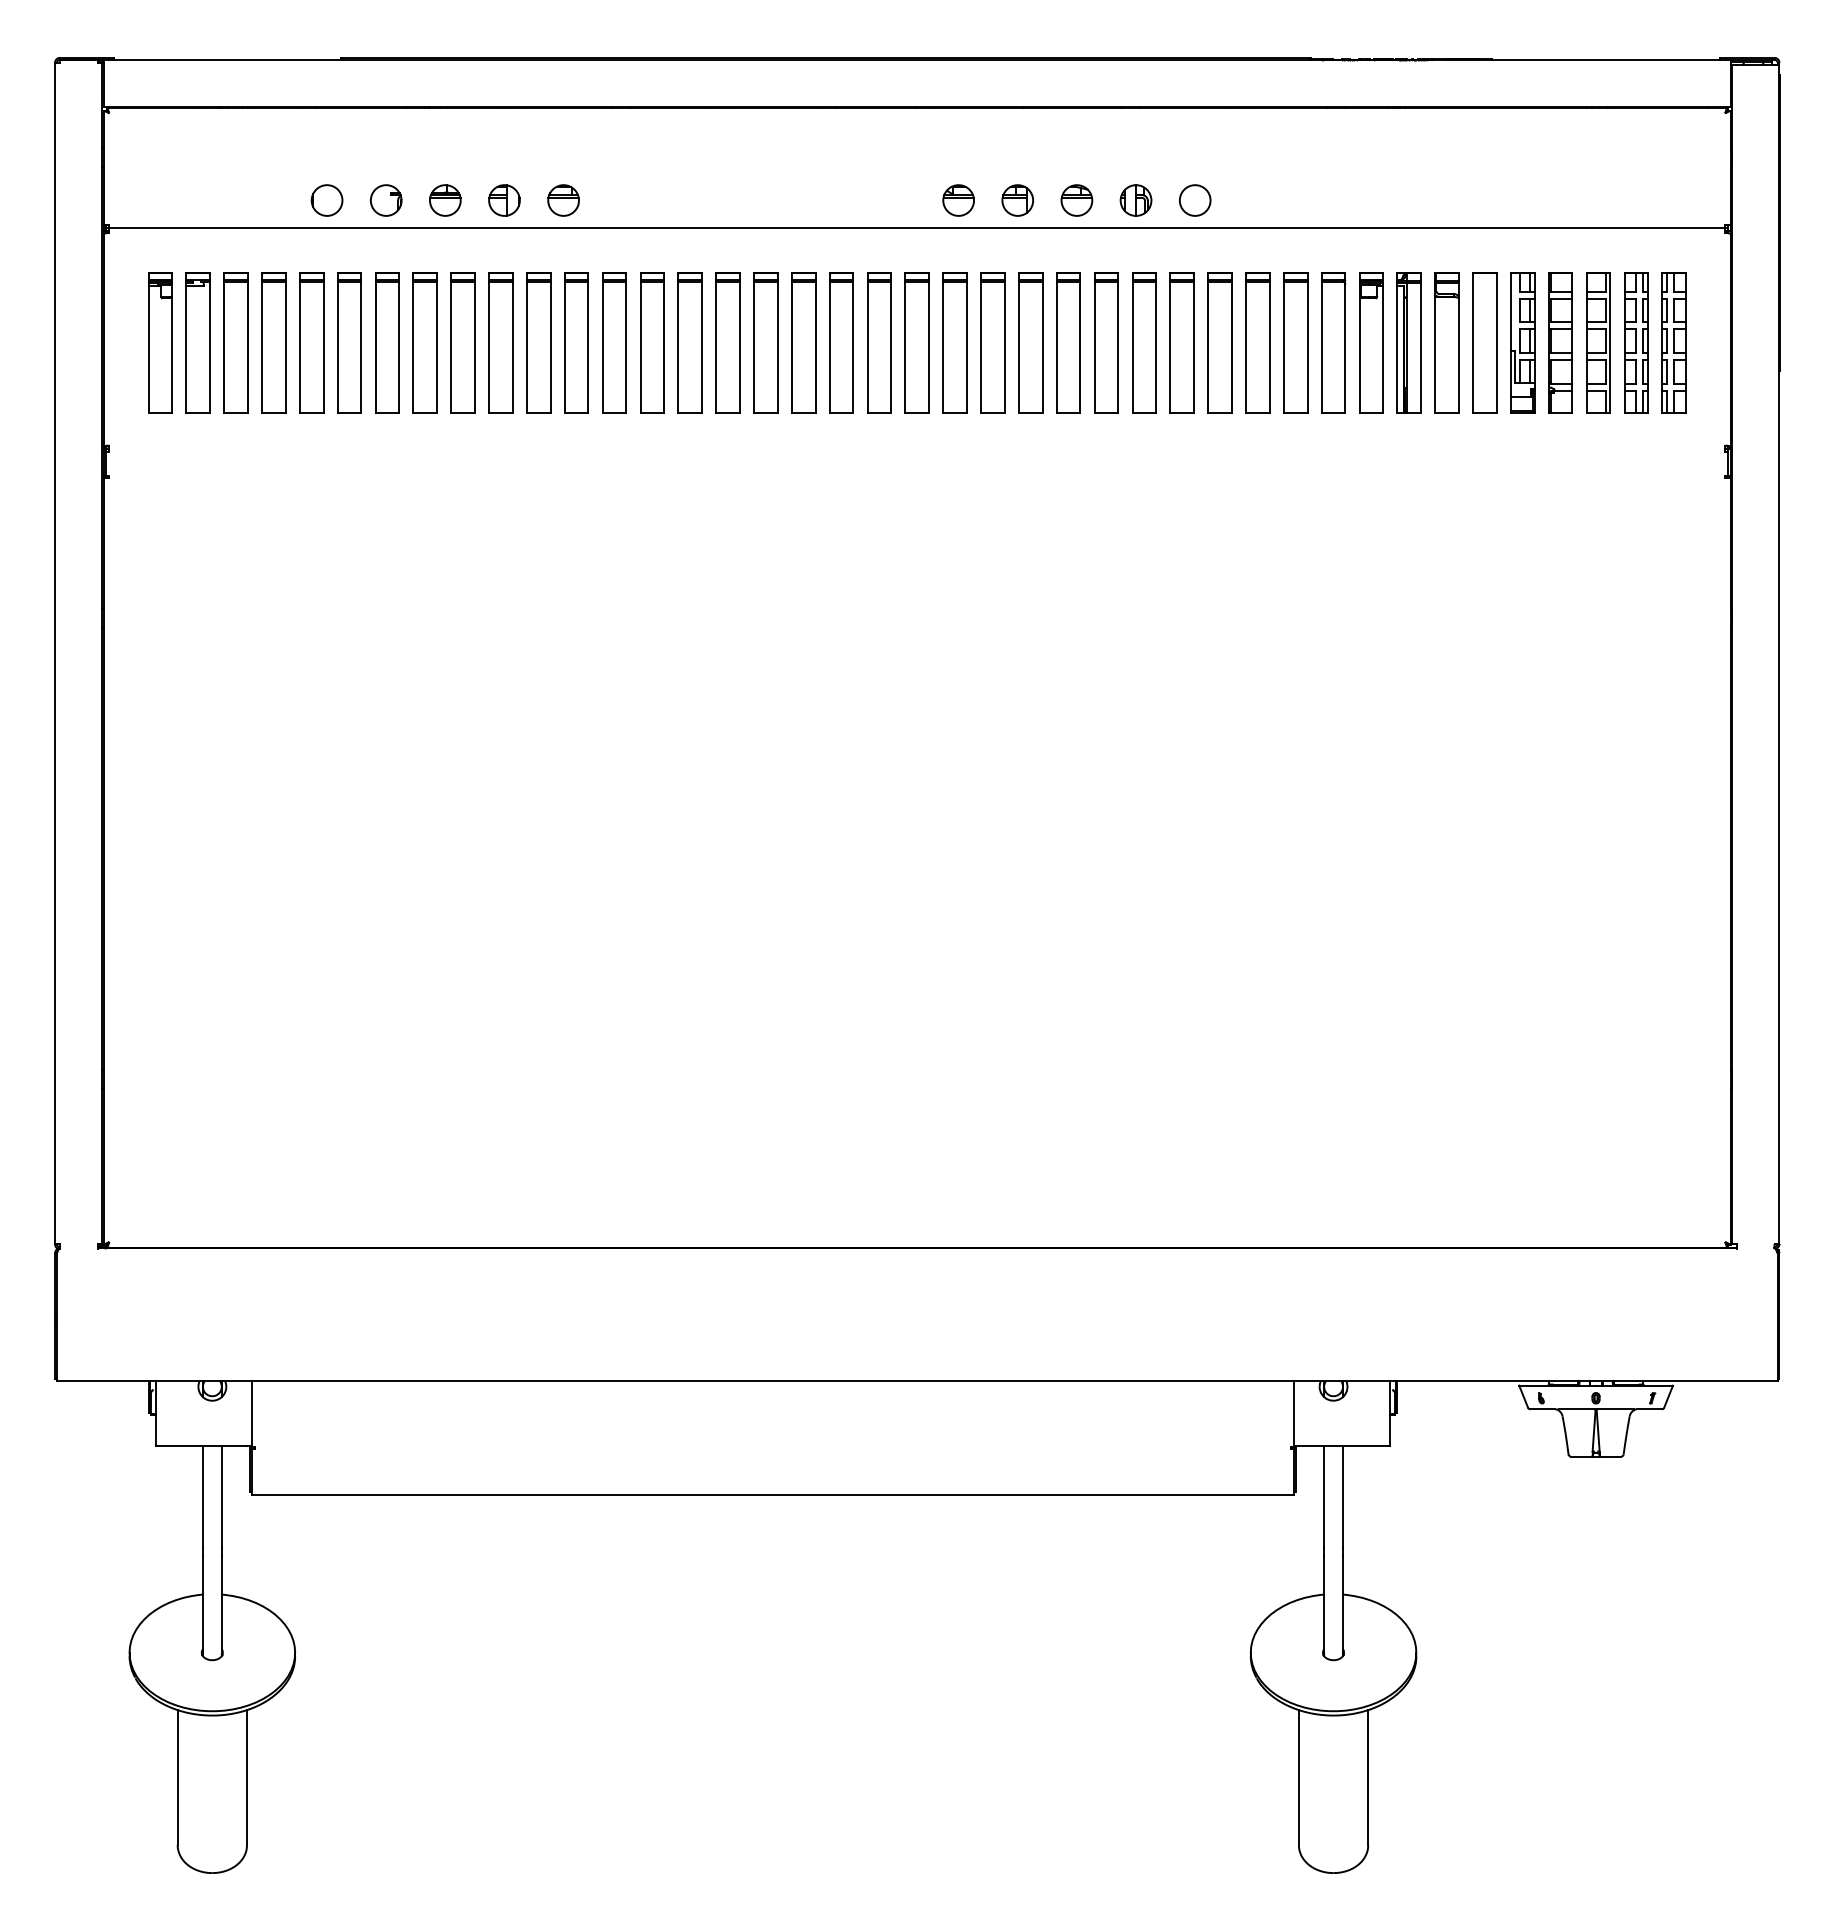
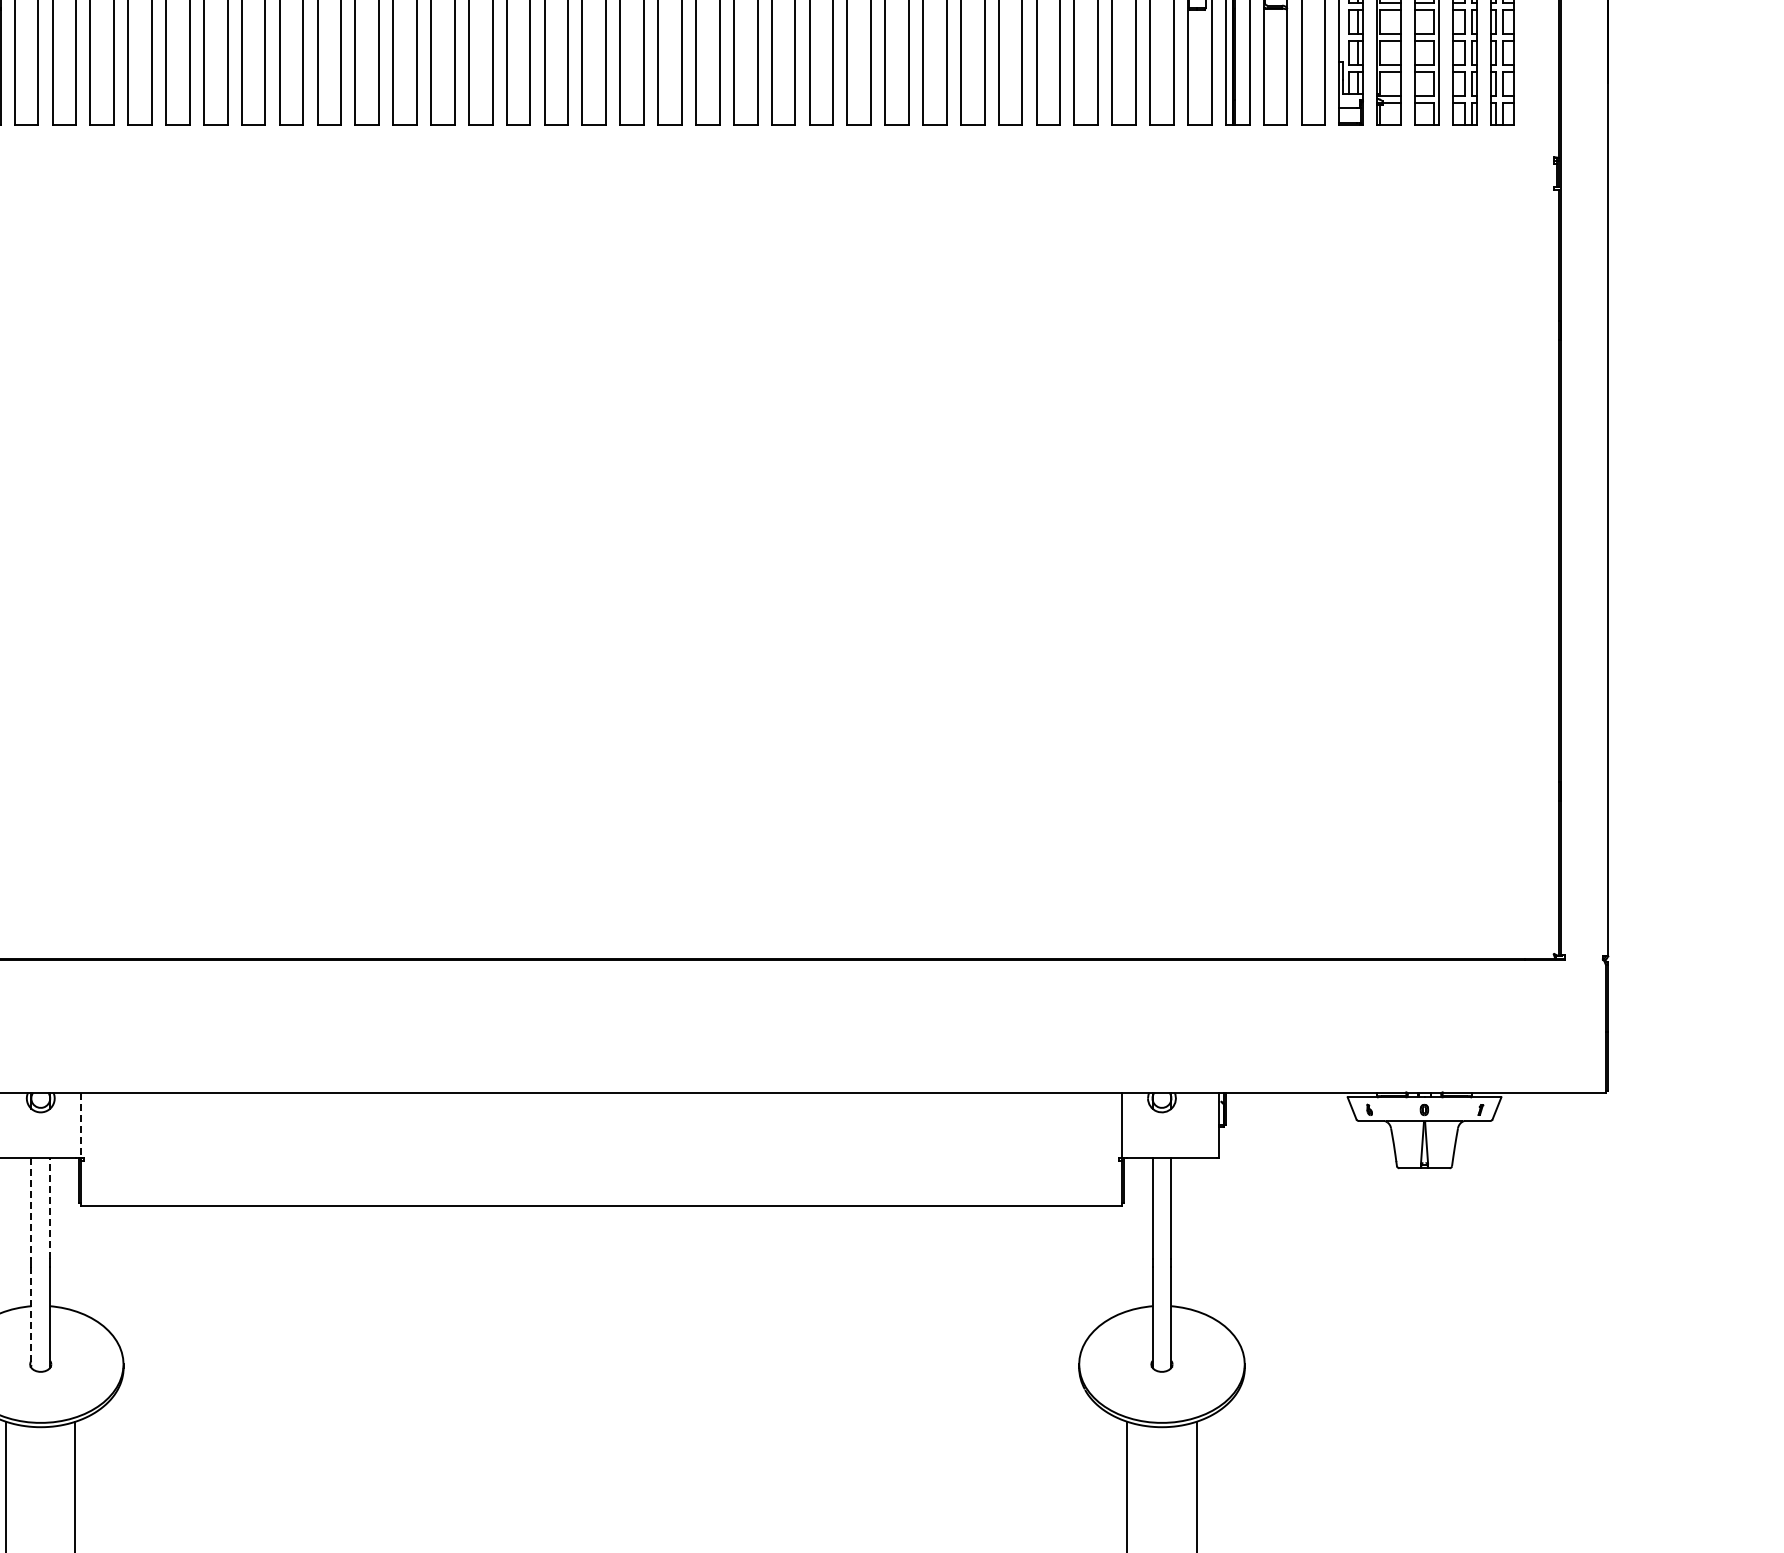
line: (252, 1413) -> (80, 1125), solid -> dashed
line: (202, 1496) -> (30, 1208), solid -> dashed
line: (221, 1496) -> (49, 1208), solid -> dashed
line: (202, 1606) -> (30, 1318), solid -> dashed

